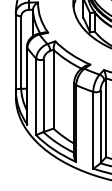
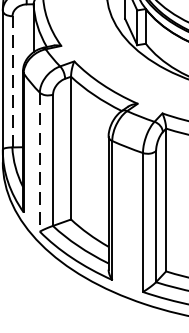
line: (21, 52) -> (13, 81), solid -> dashed
line: (36, 97) -> (40, 163), solid -> dashed

